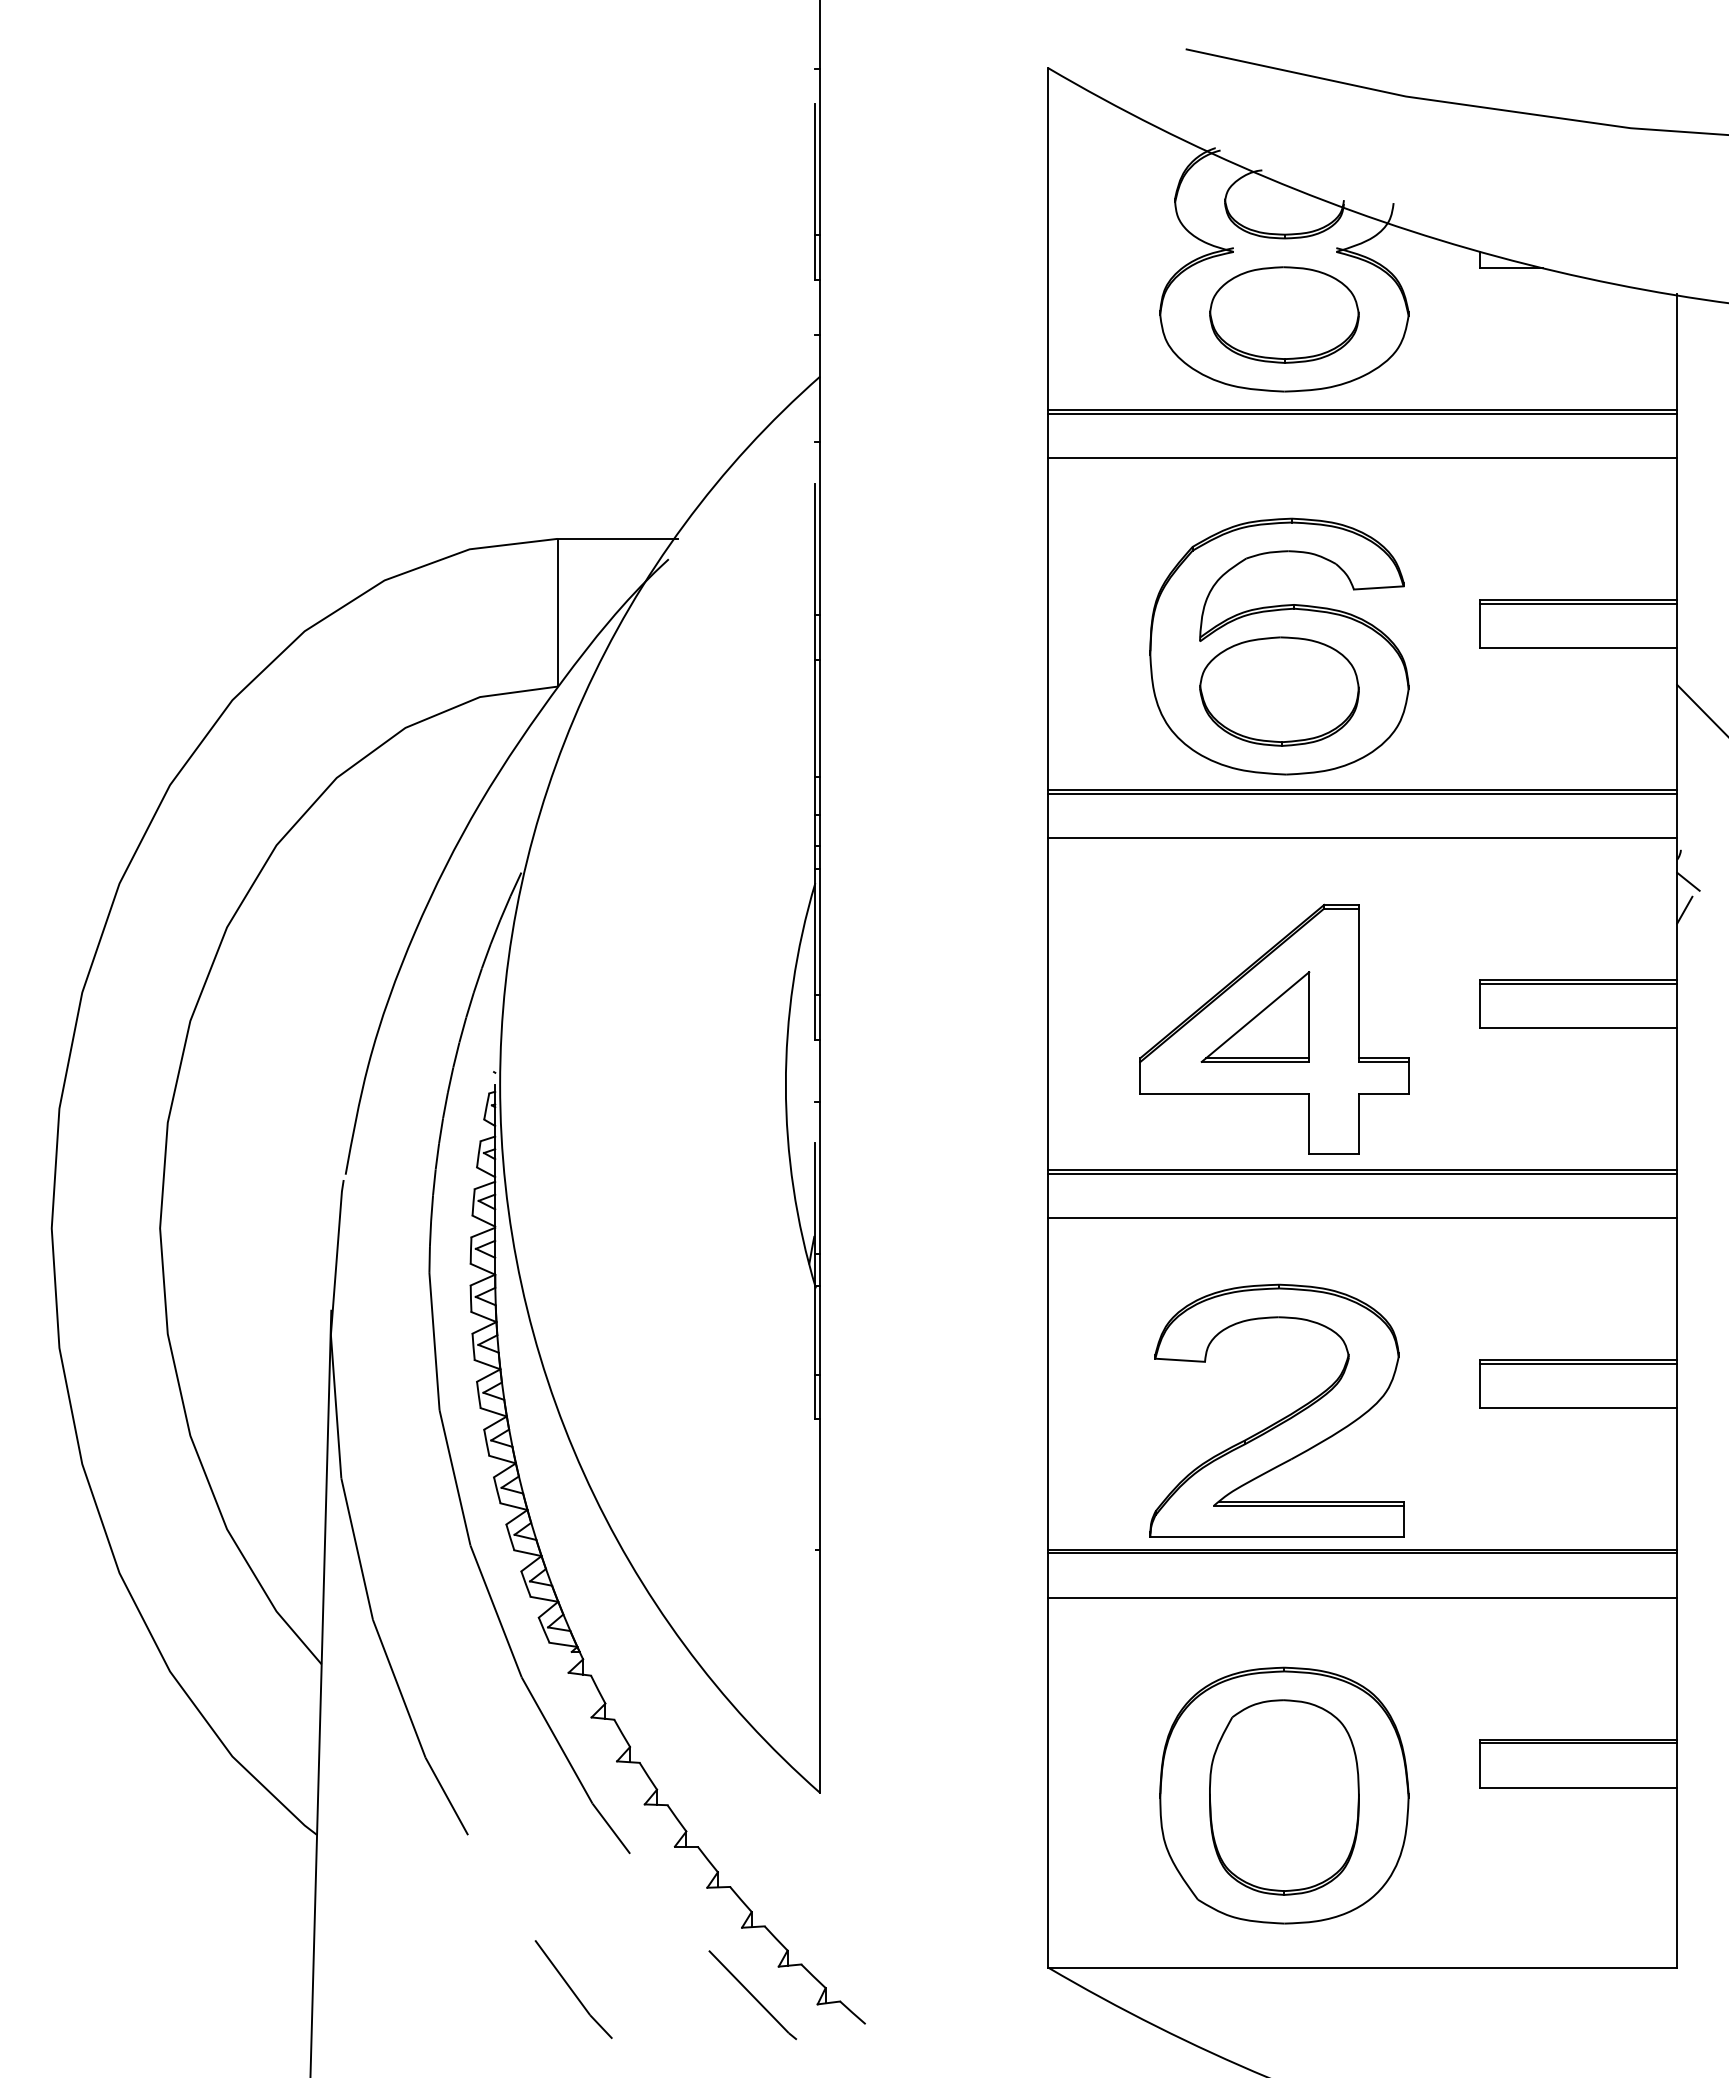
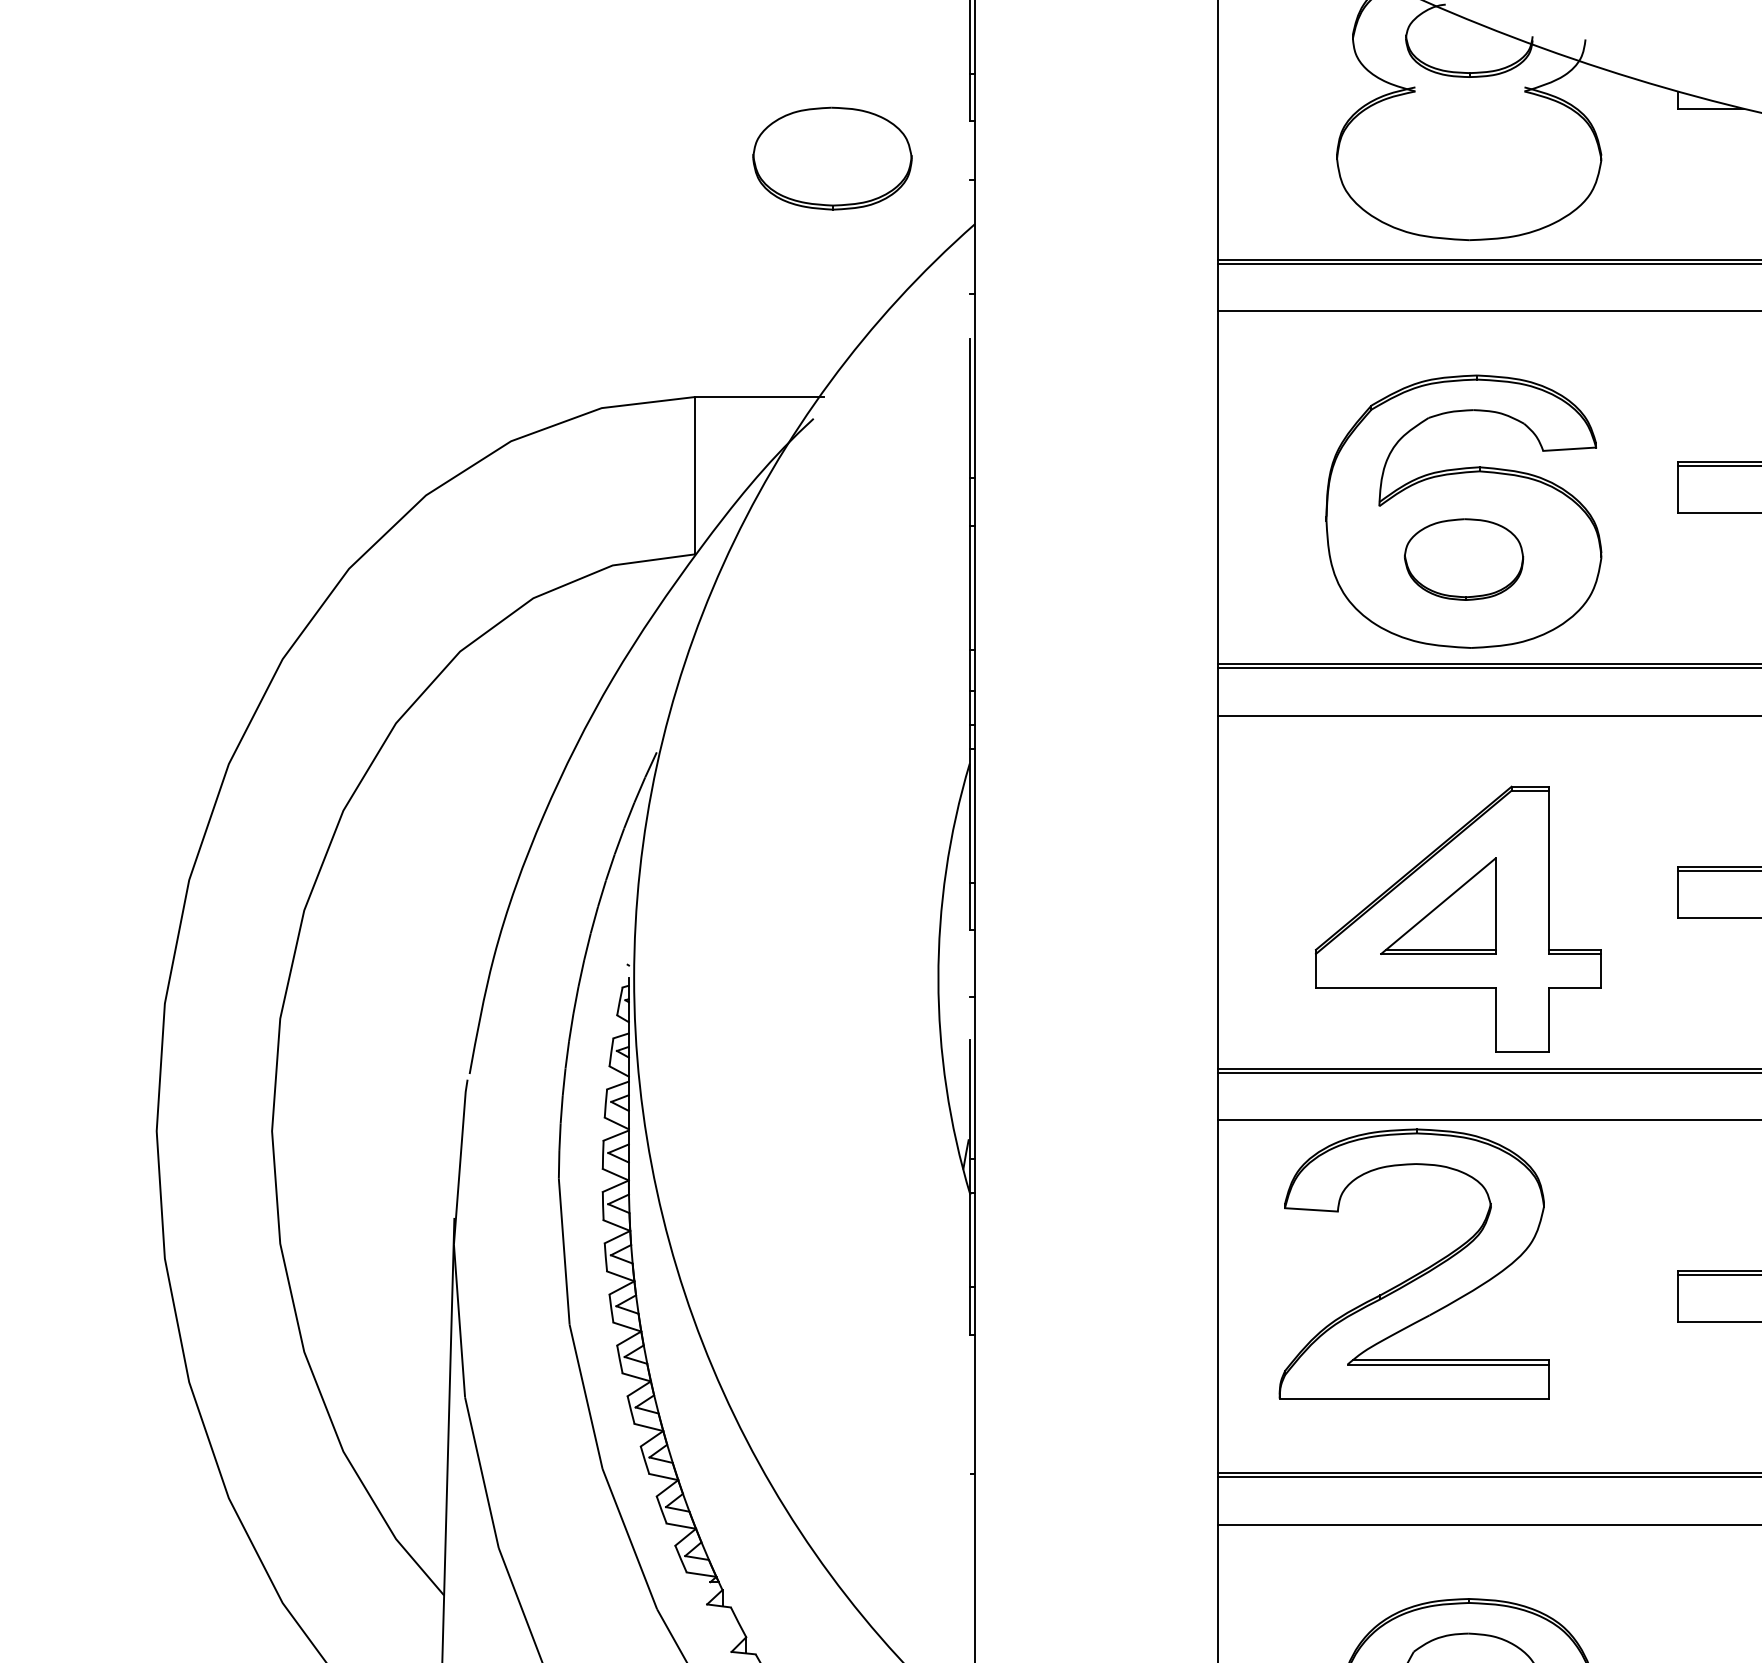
part: (1284, 314) -> (832, 158), moved
part: (1279, 691) -> (1464, 559), size x0.7
part: (1281, 1418) -> (1419, 1271), moved

